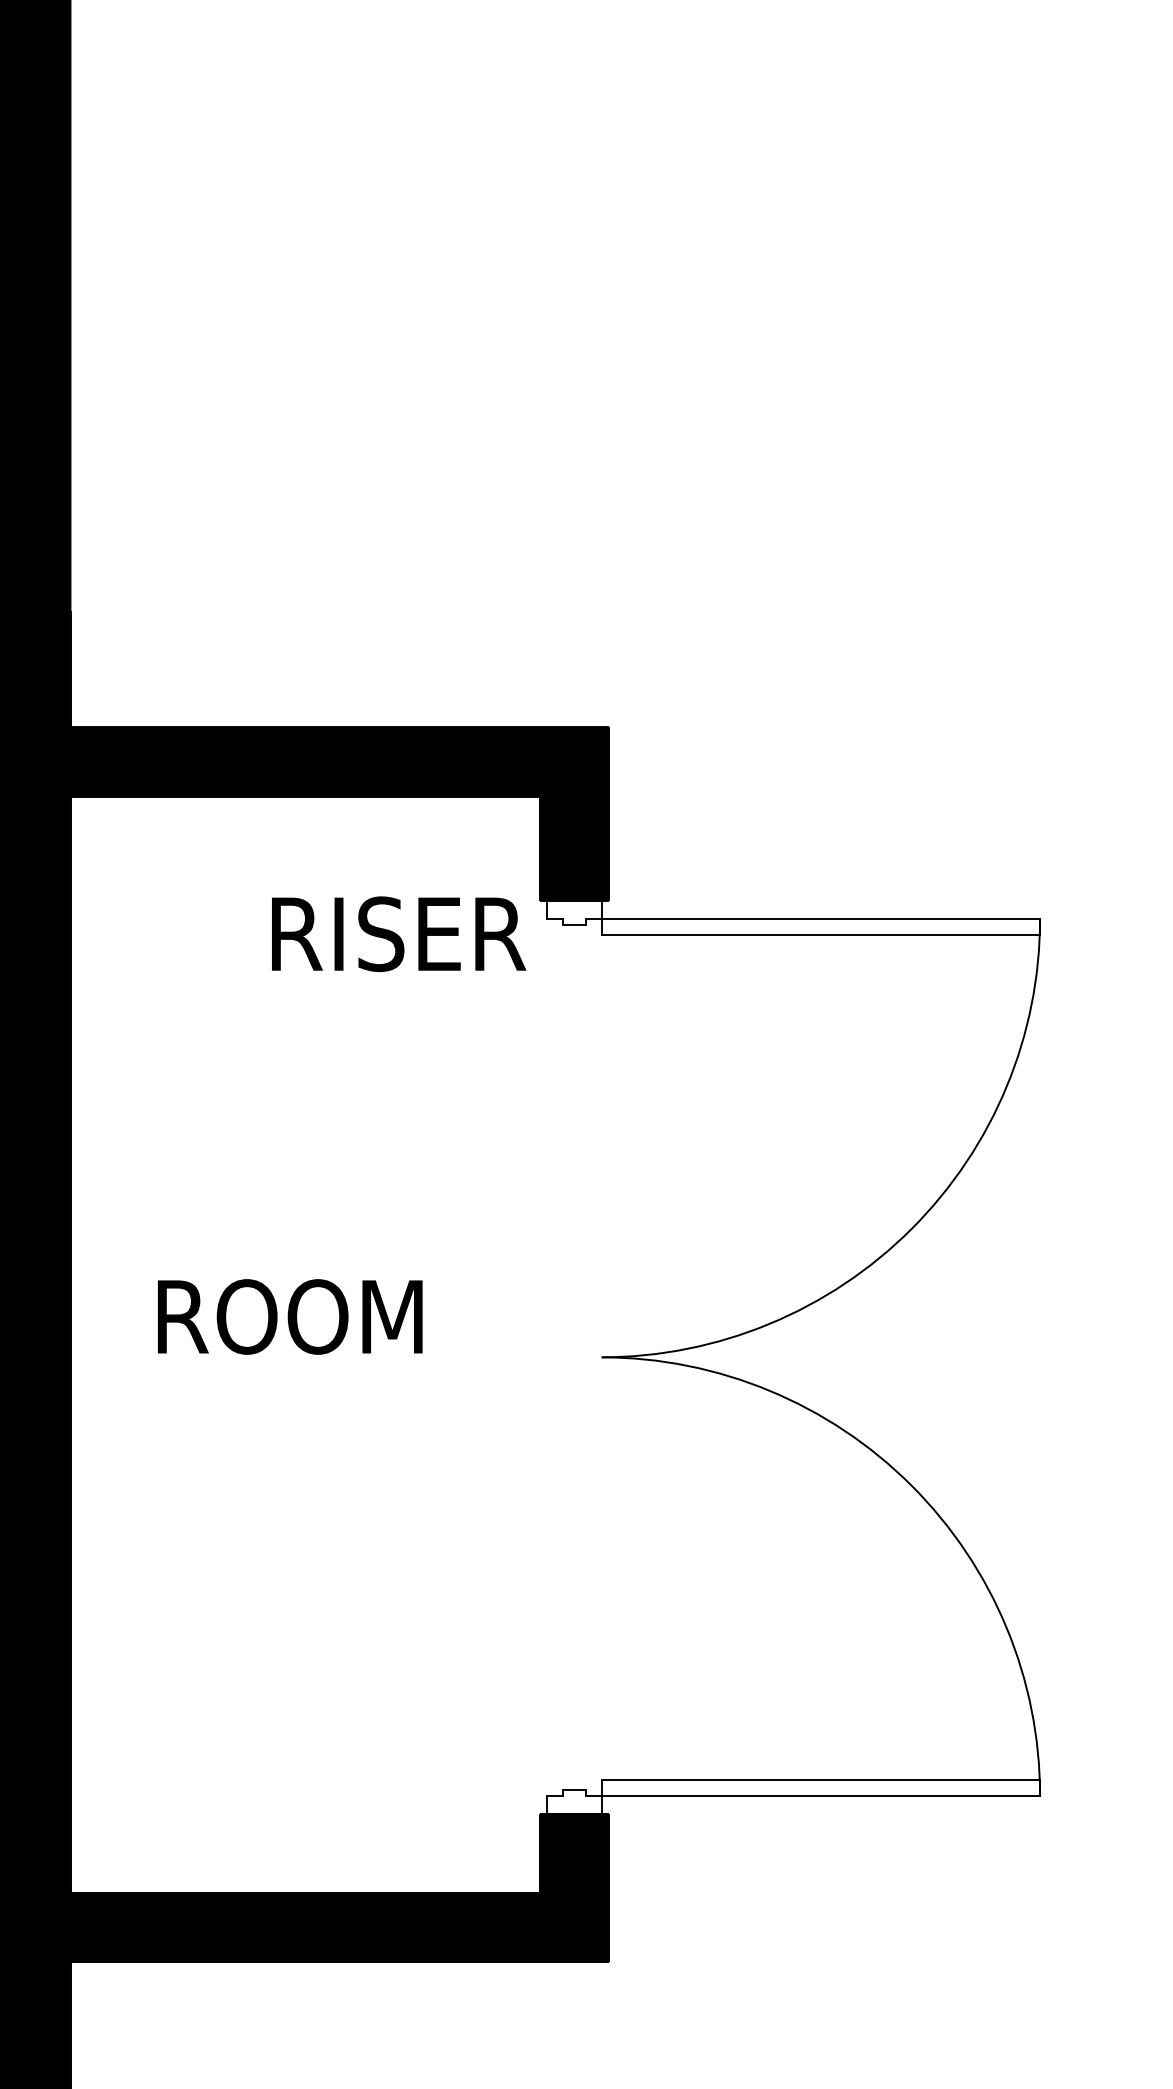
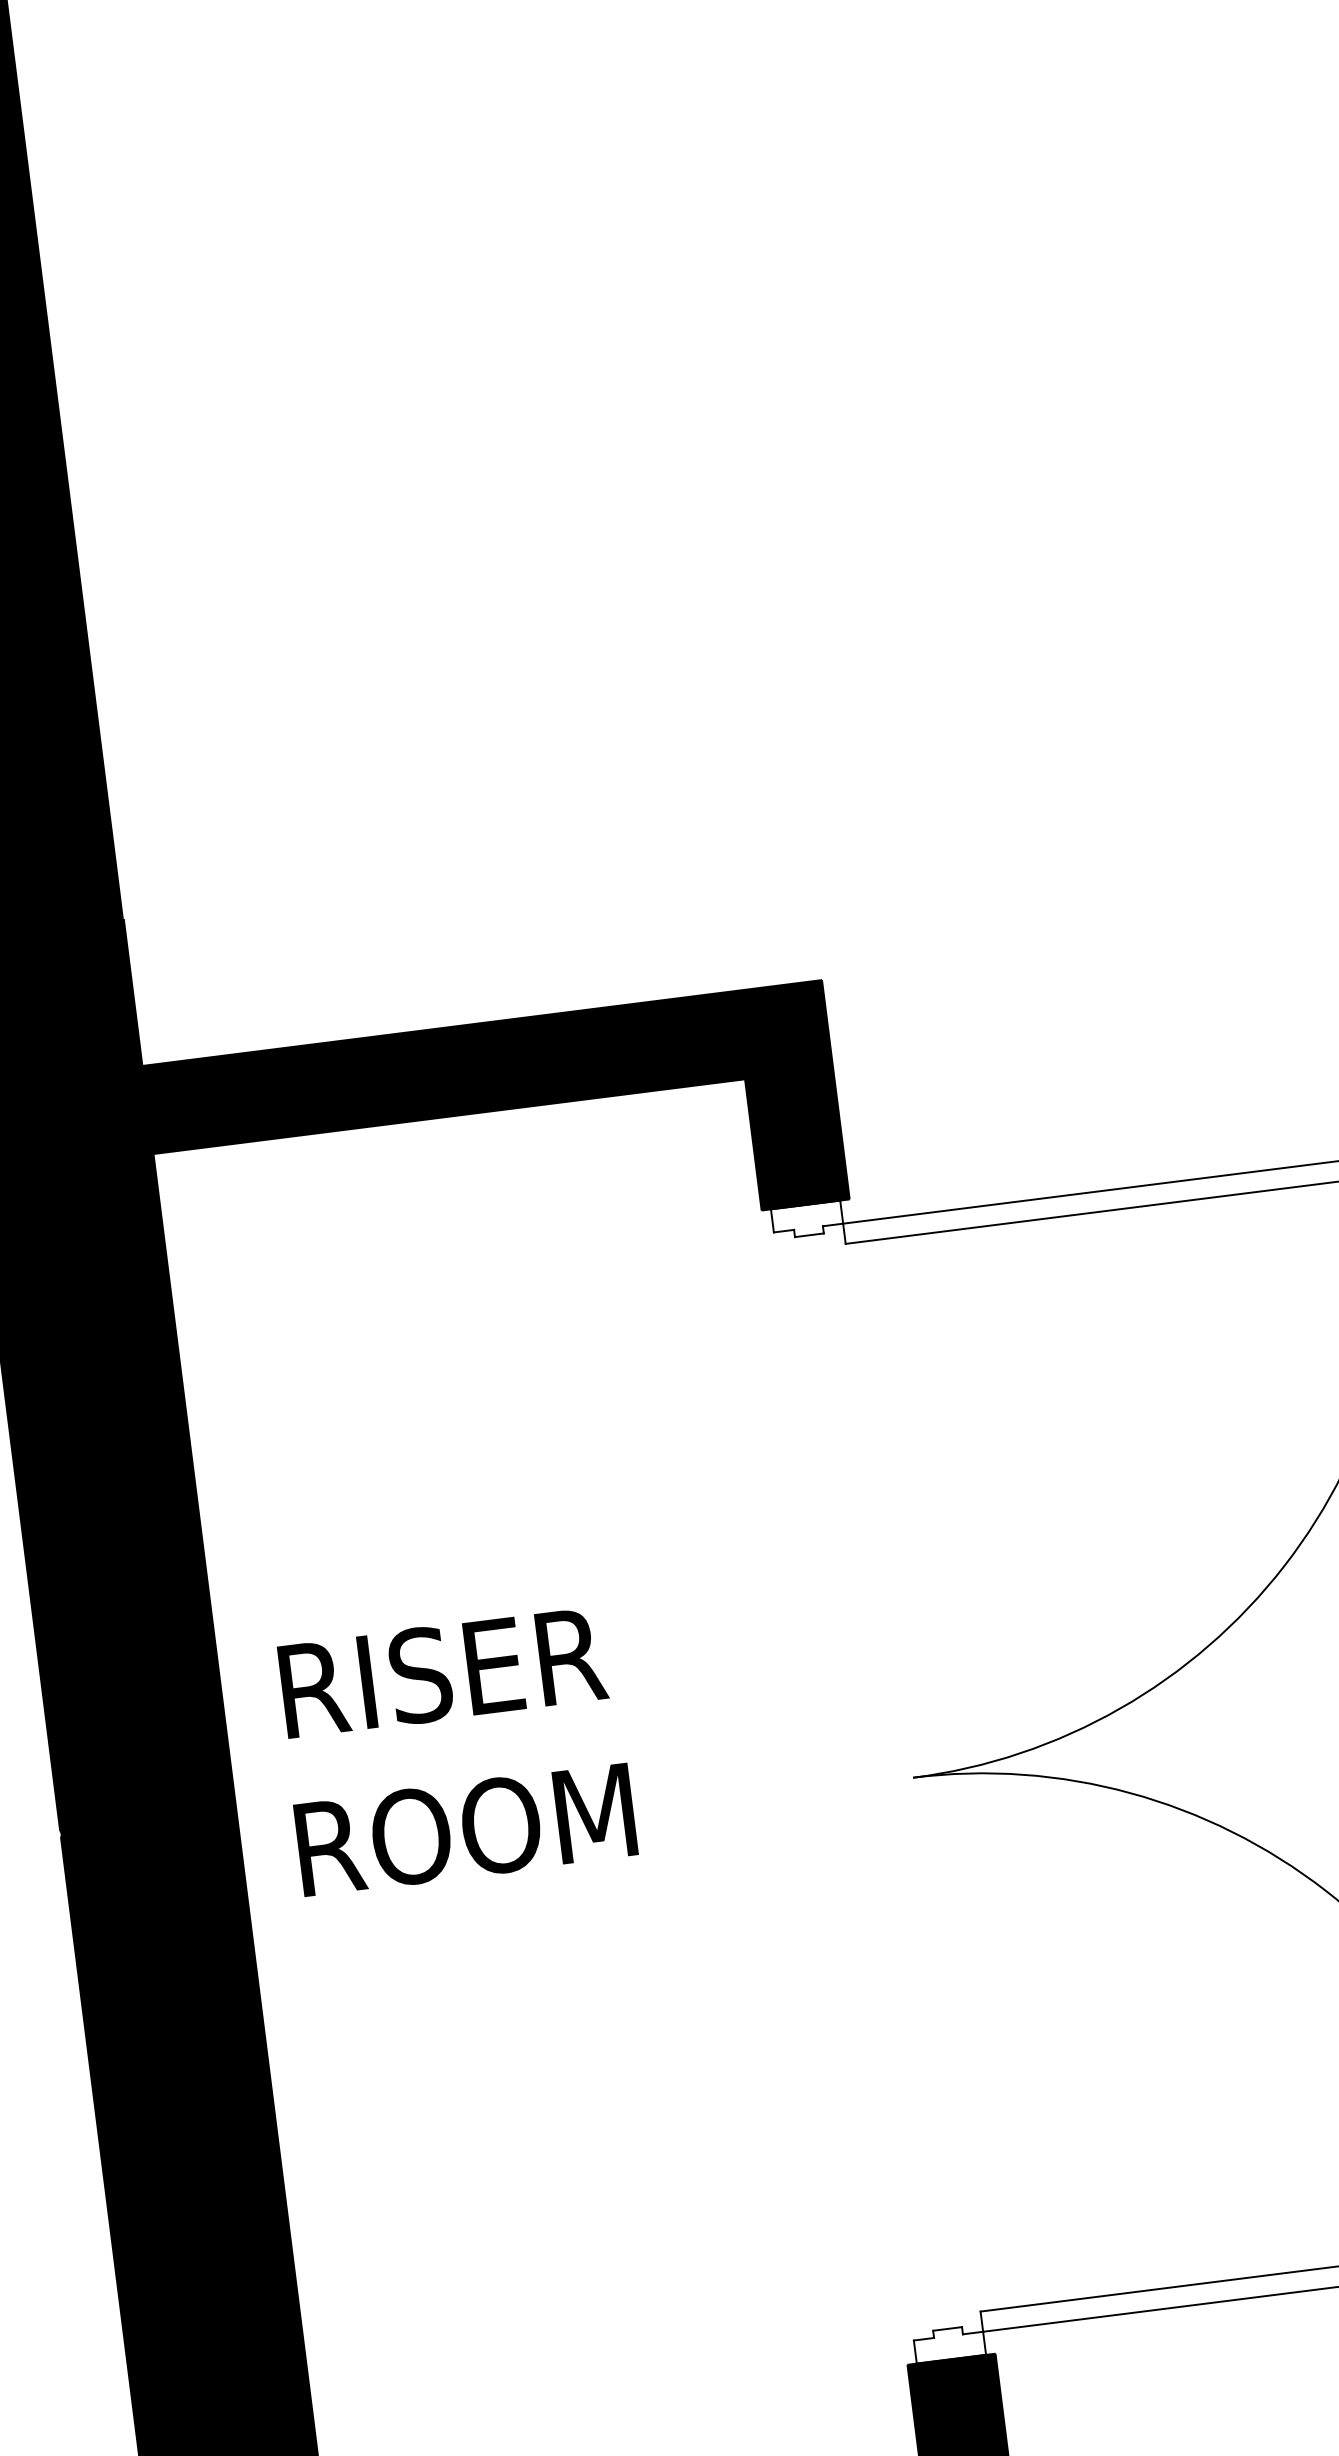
text: (399, 934) -> (443, 1672), moved
text: (290, 1316) -> (466, 1829), moved

